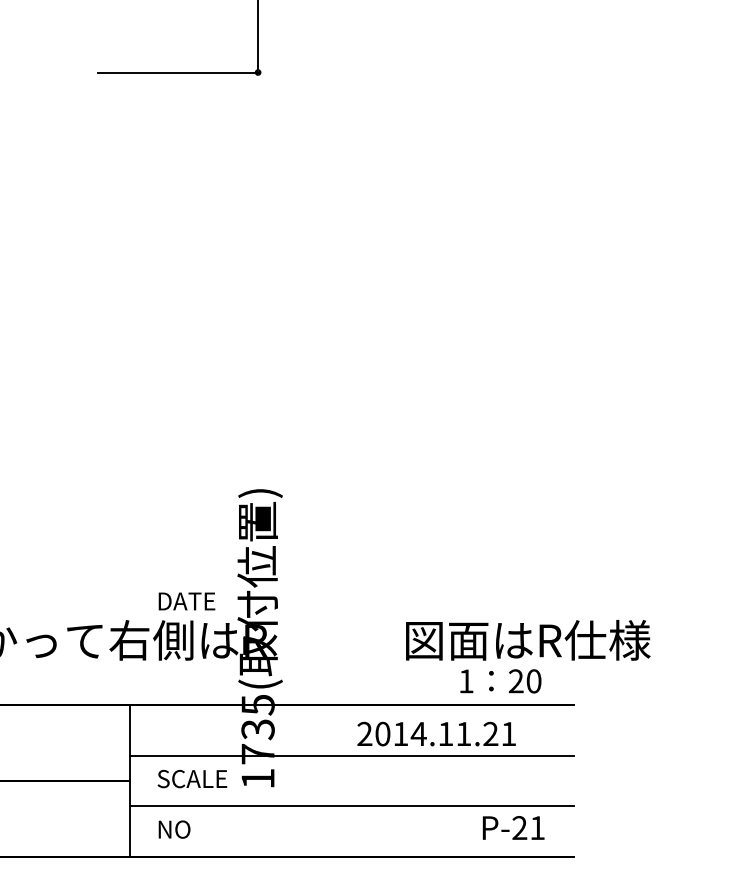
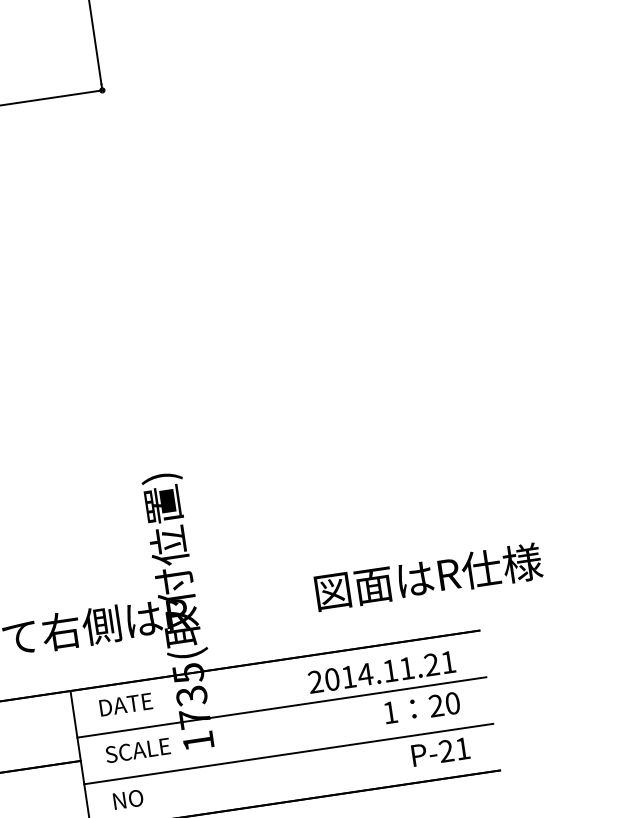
text: (186, 601) -> (125, 704), moved
text: (500, 681) -> (421, 708), moved
text: (436, 733) -> (381, 671), moved

